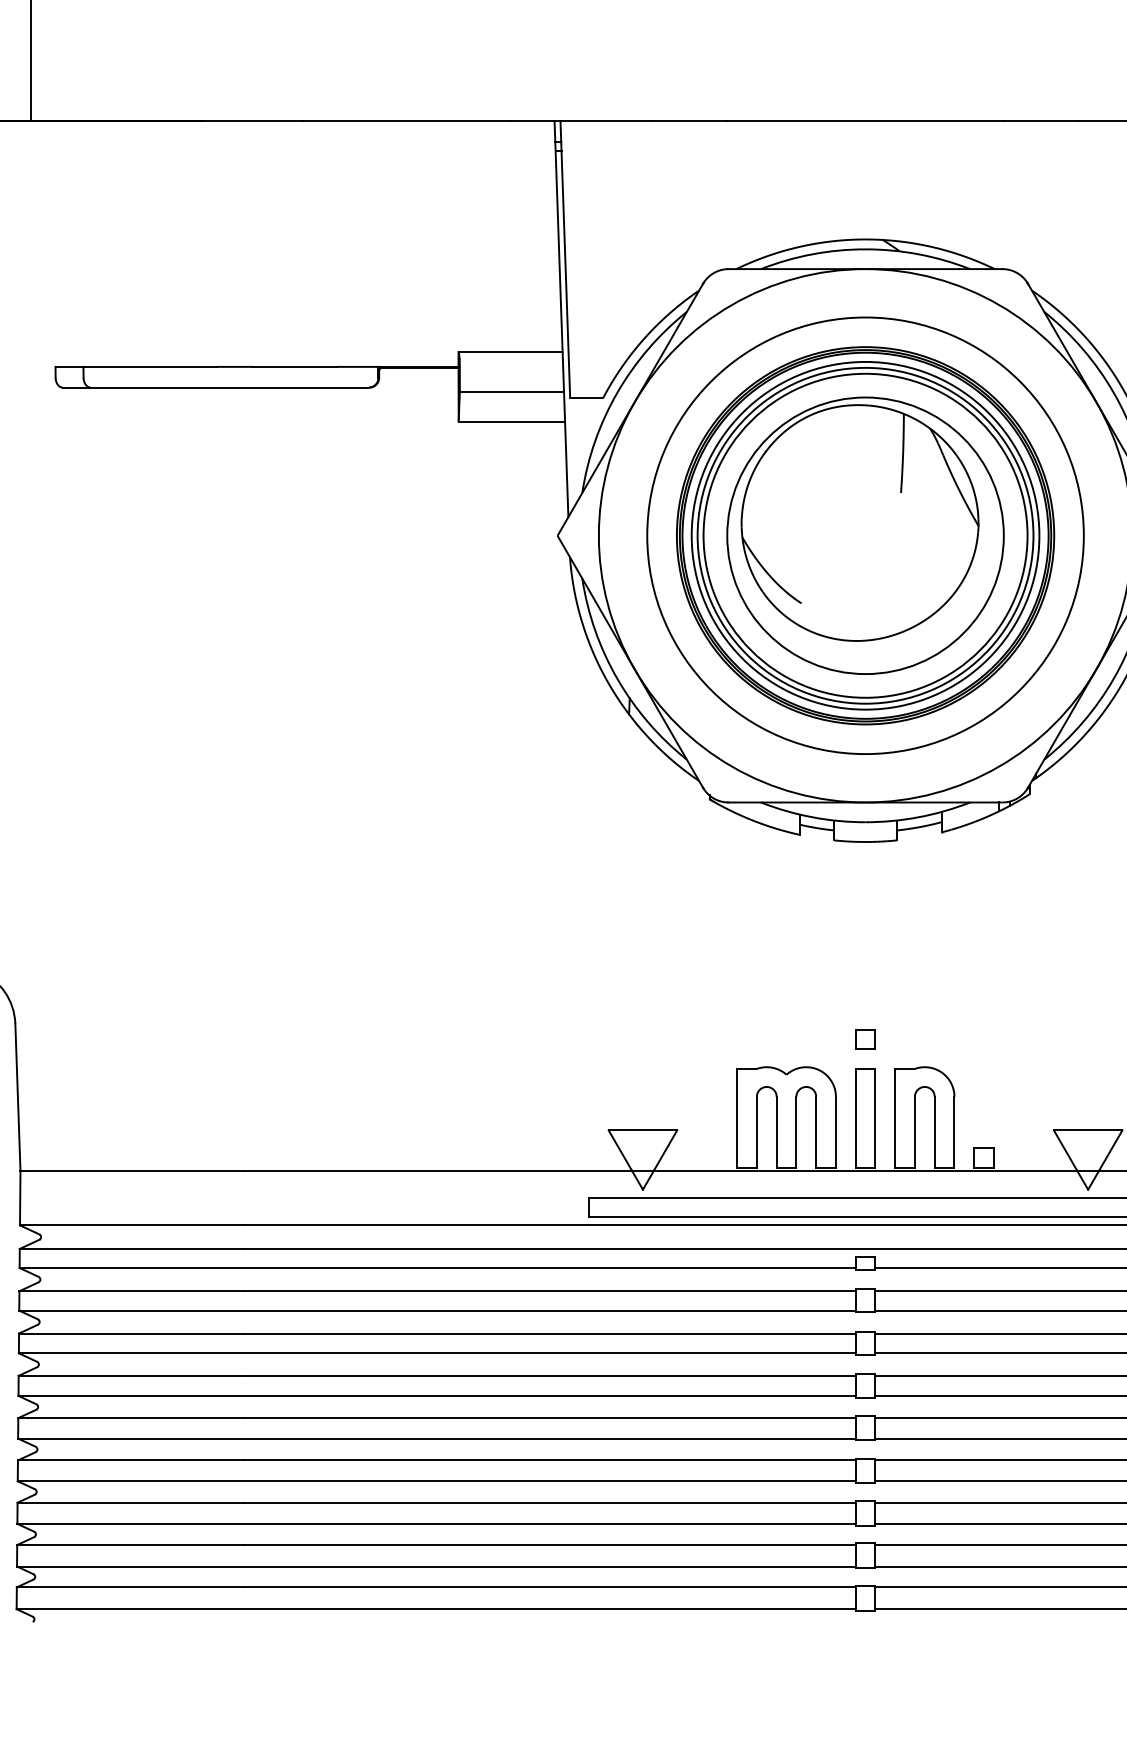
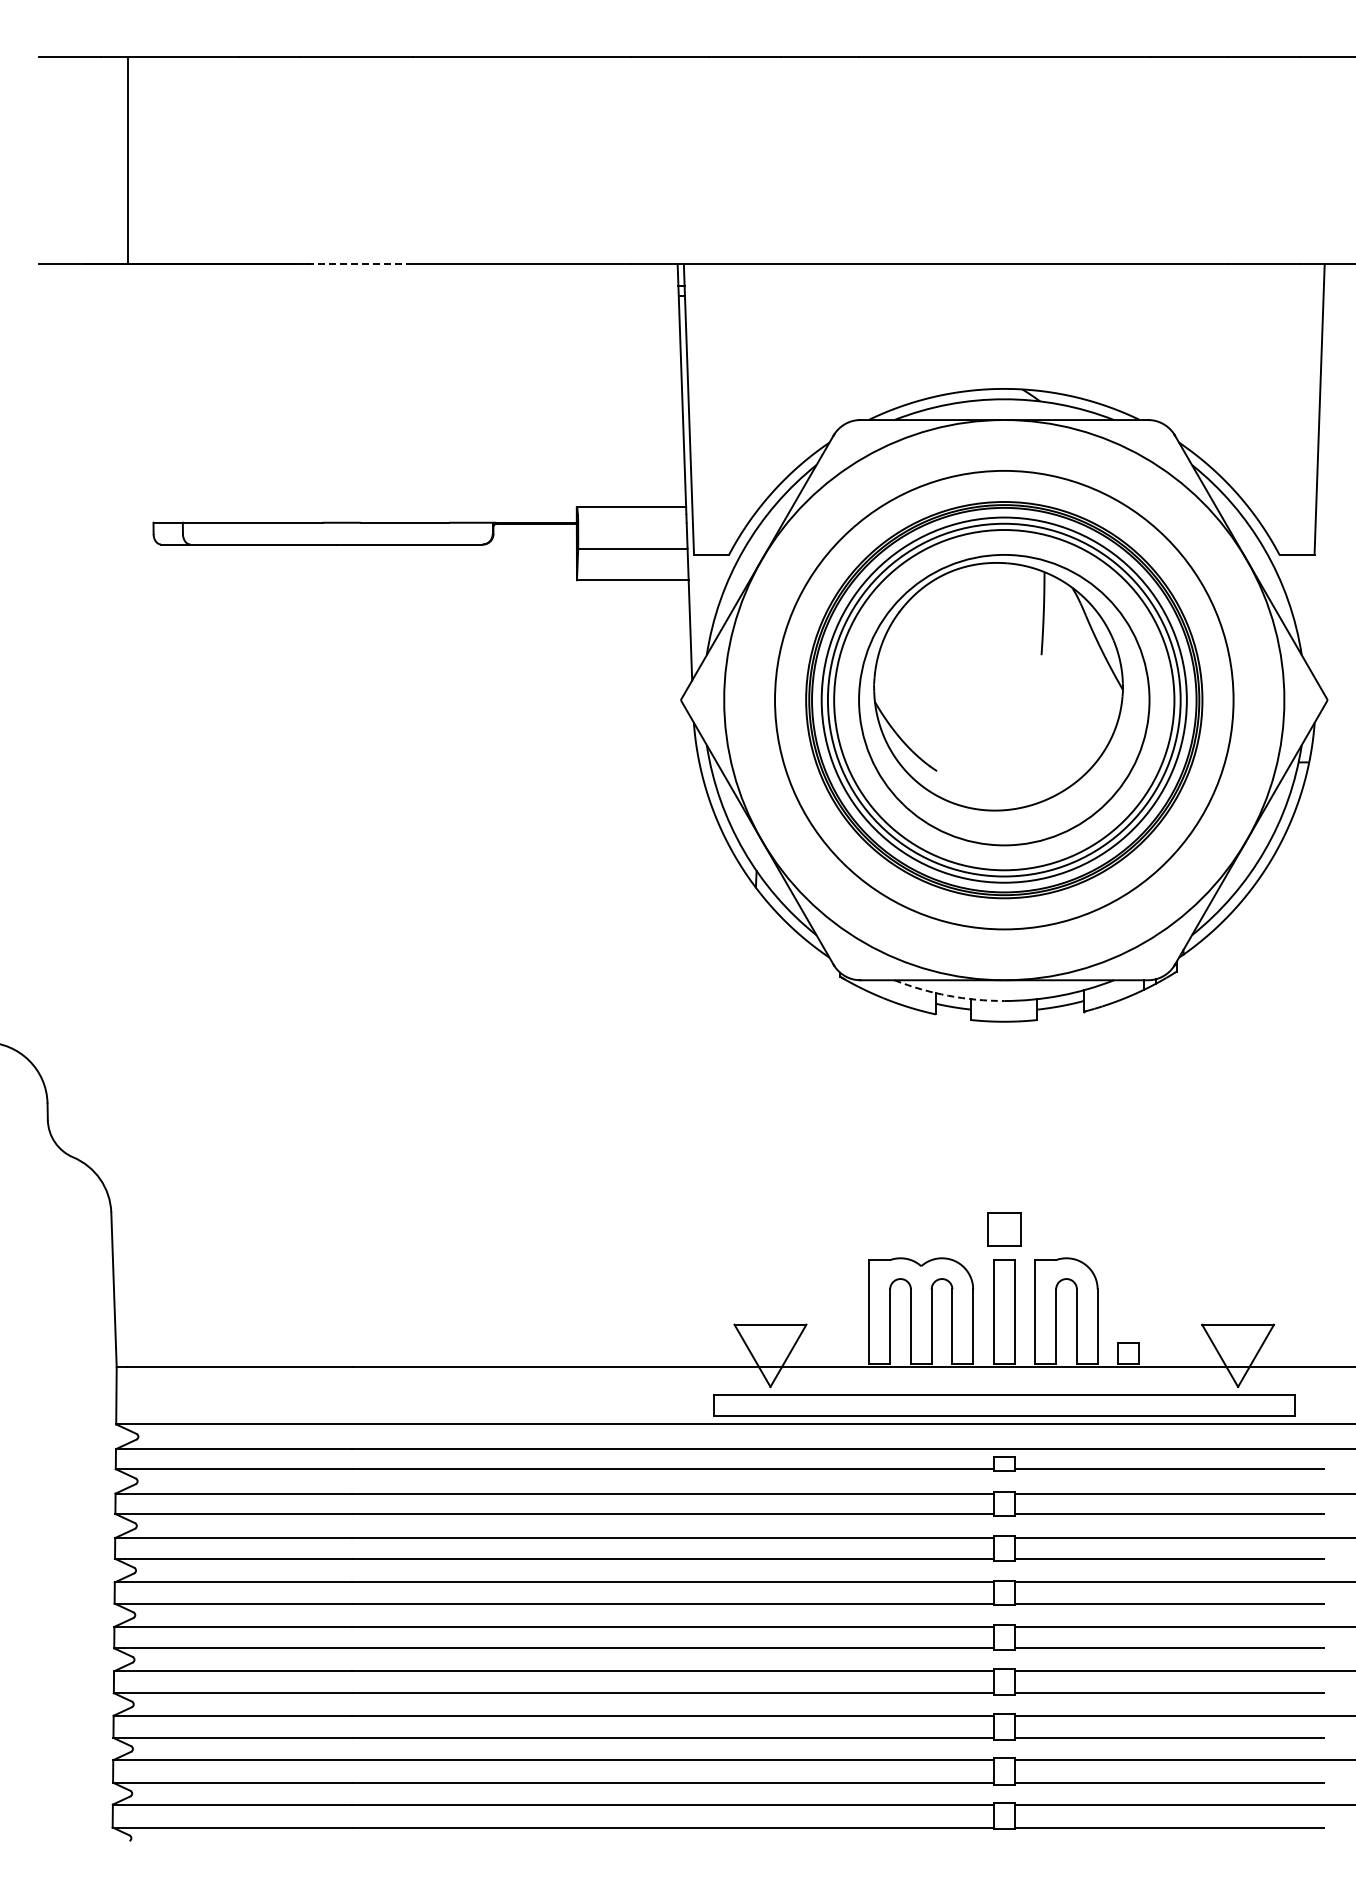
line: (248, 121) -> (356, 264), solid -> dashed
arc: (812, 817) -> (948, 995), solid -> dashed
part: (865, 1039) -> (1004, 1229), size x1.6

